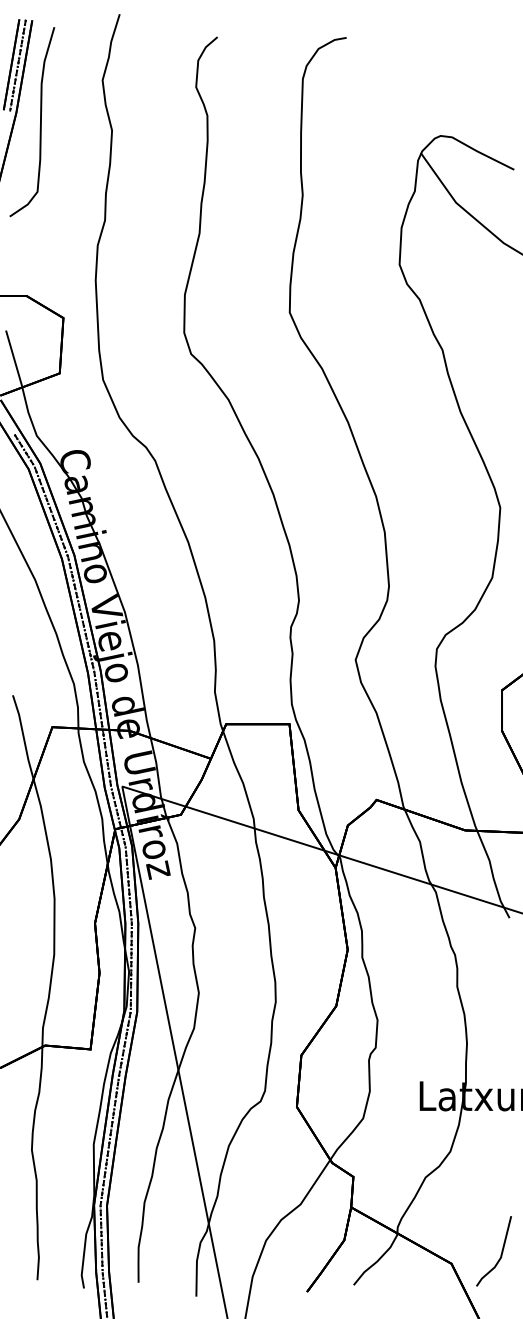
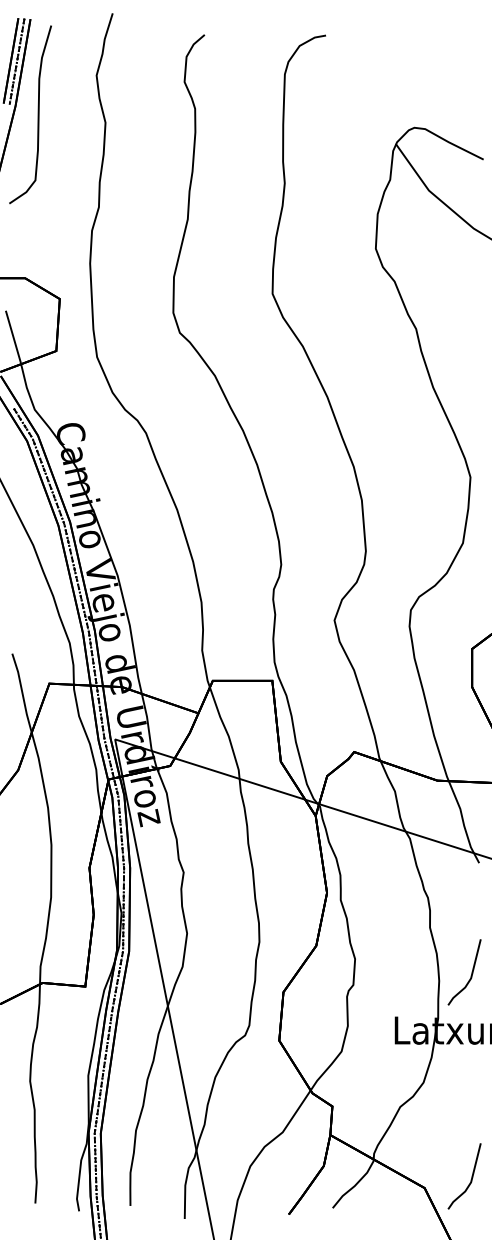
line: (500, 1037) -> (470, 975), added

